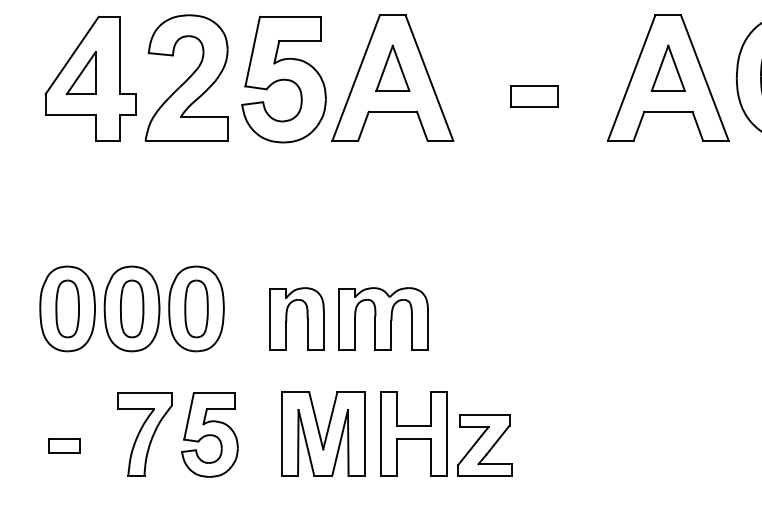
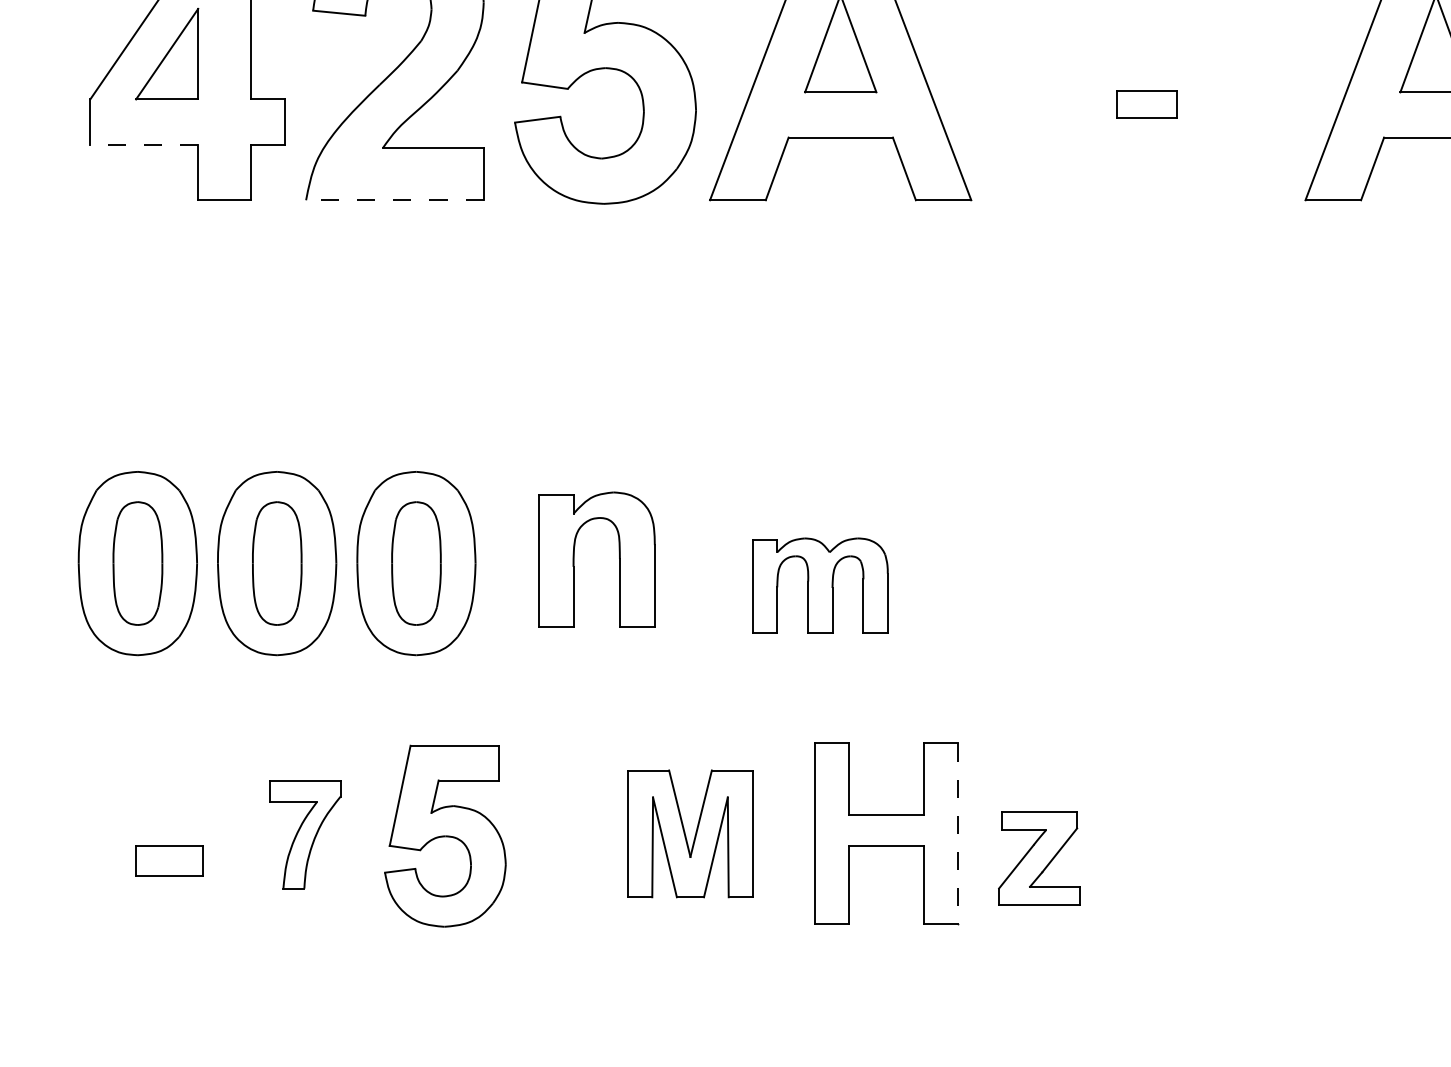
part: (534, 96) -> (1146, 104), size x0.6
line: (70, 115) -> (144, 145), solid -> dashed
line: (186, 140) -> (394, 199), solid -> dashed
part: (287, 318) -> (576, 558), moved
part: (383, 318) -> (820, 584), size x0.7
part: (323, 433) -> (690, 832), size x0.7
part: (144, 434) -> (303, 834), size x0.6
line: (447, 434) -> (958, 834), solid -> dashed
part: (64, 445) -> (169, 858), moved
part: (484, 445) -> (1038, 858), size x0.7

